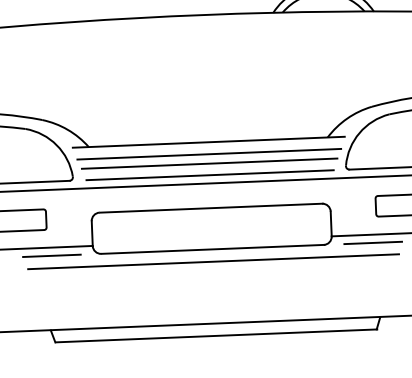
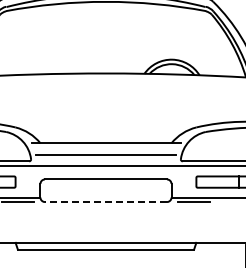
line: (207, 153) -> (105, 149), removed
line: (210, 175) -> (106, 161), removed
line: (211, 250) -> (105, 202), solid -> dashed
line: (212, 261) -> (105, 208), removed

